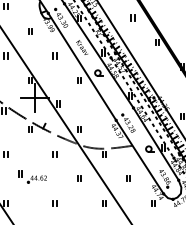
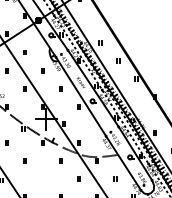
part: (31, 177) -> (43, 178), removed

